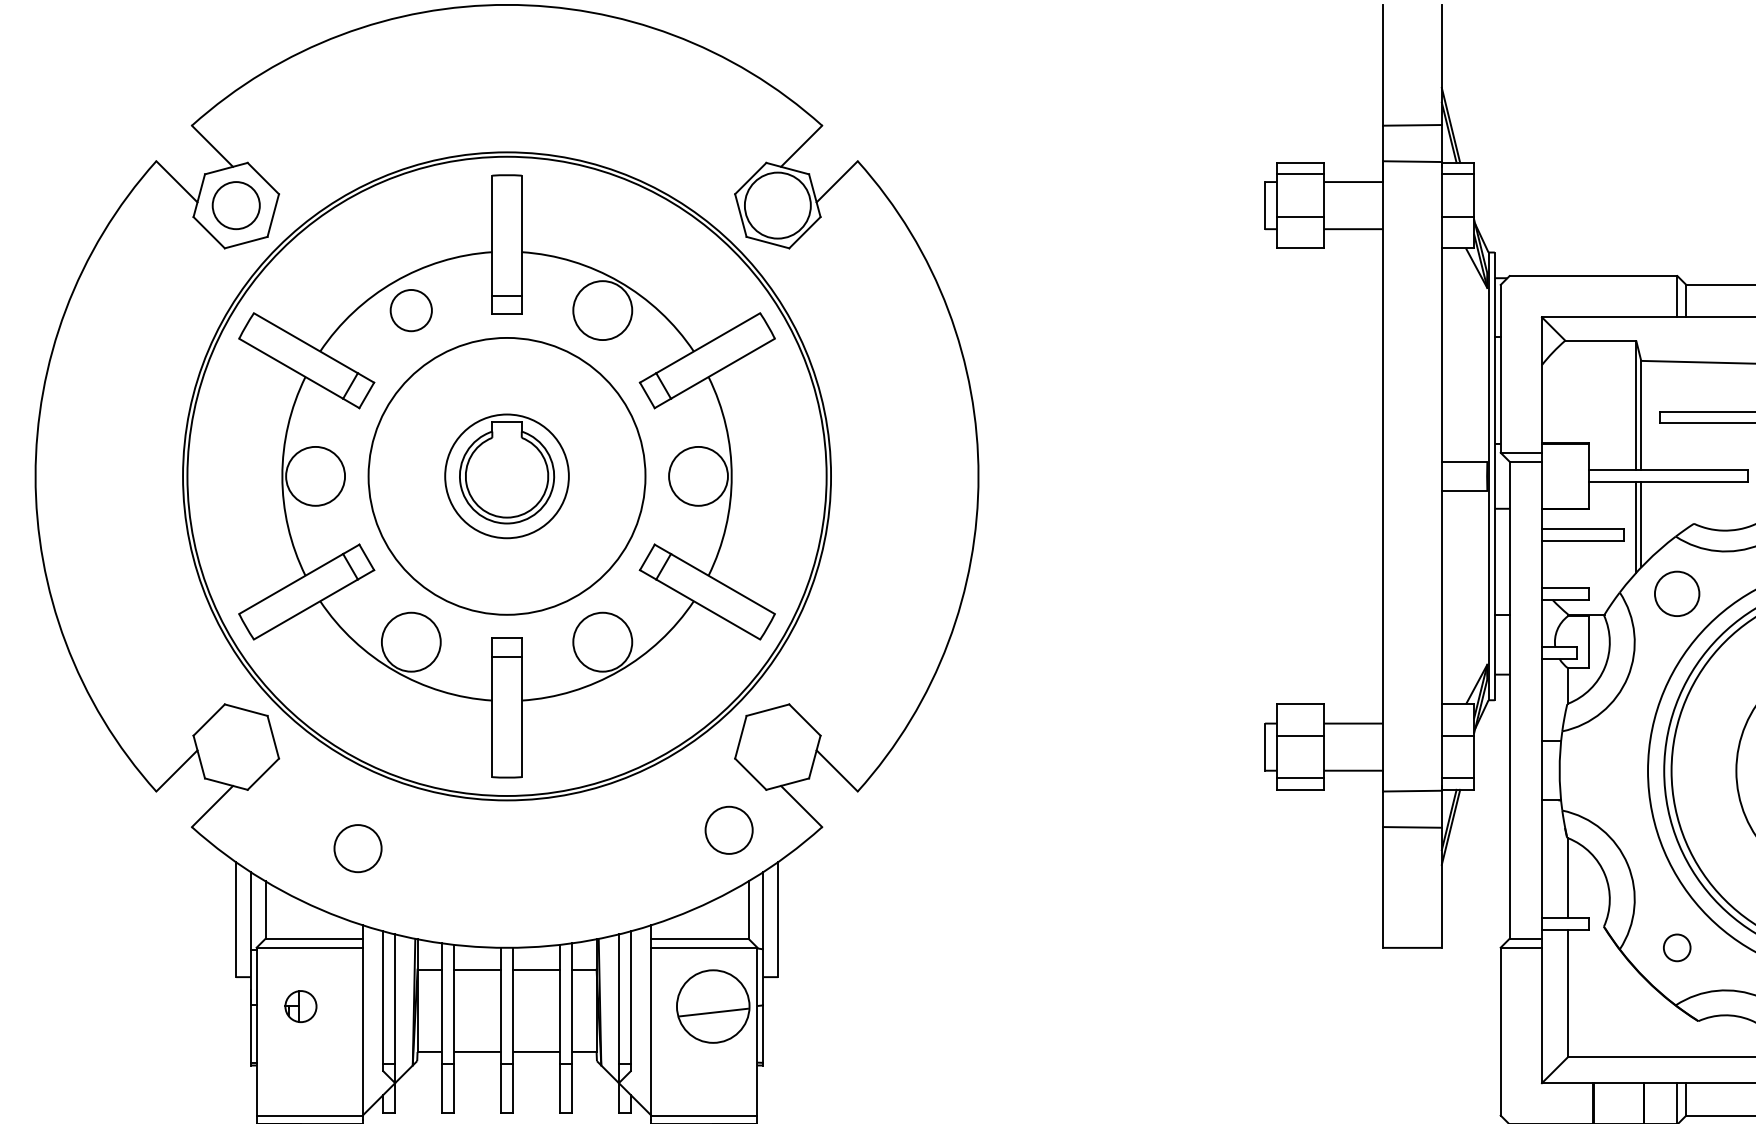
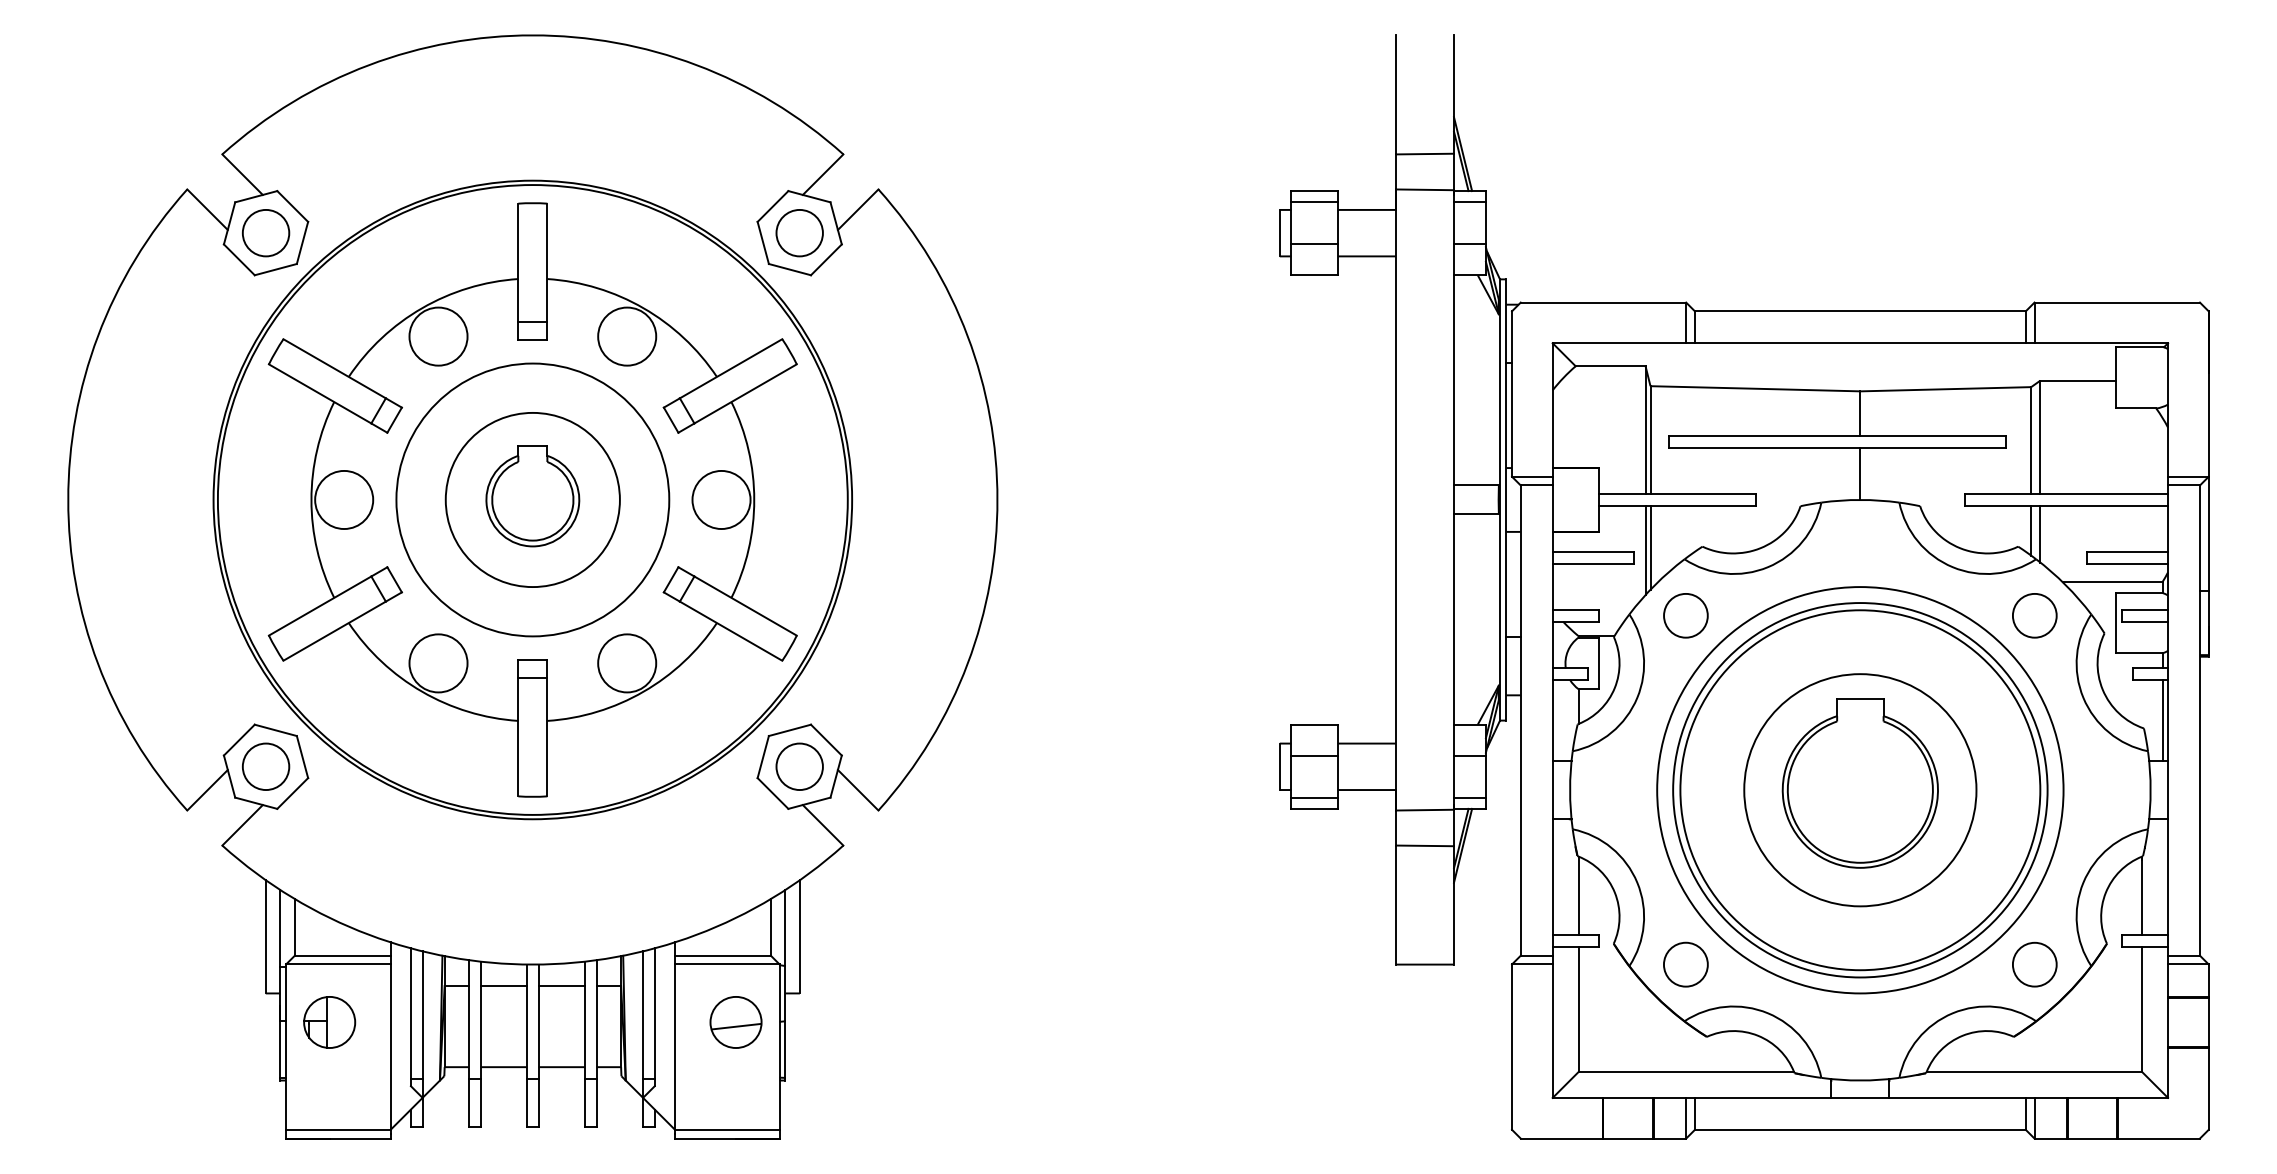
circle: (777, 204) -> (799, 232), size x0.71
circle: (411, 310) -> (438, 336), size x1.43
circle: (506, 475) -> (532, 499), size x1.43
circle: (728, 830) -> (799, 766), moved
circle: (357, 848) -> (265, 766), moved
circle: (1676, 947) -> (1685, 964), size x1.67
part: (300, 1006) -> (329, 1022), size x1.67
part: (712, 1006) -> (735, 1022), size x0.71

